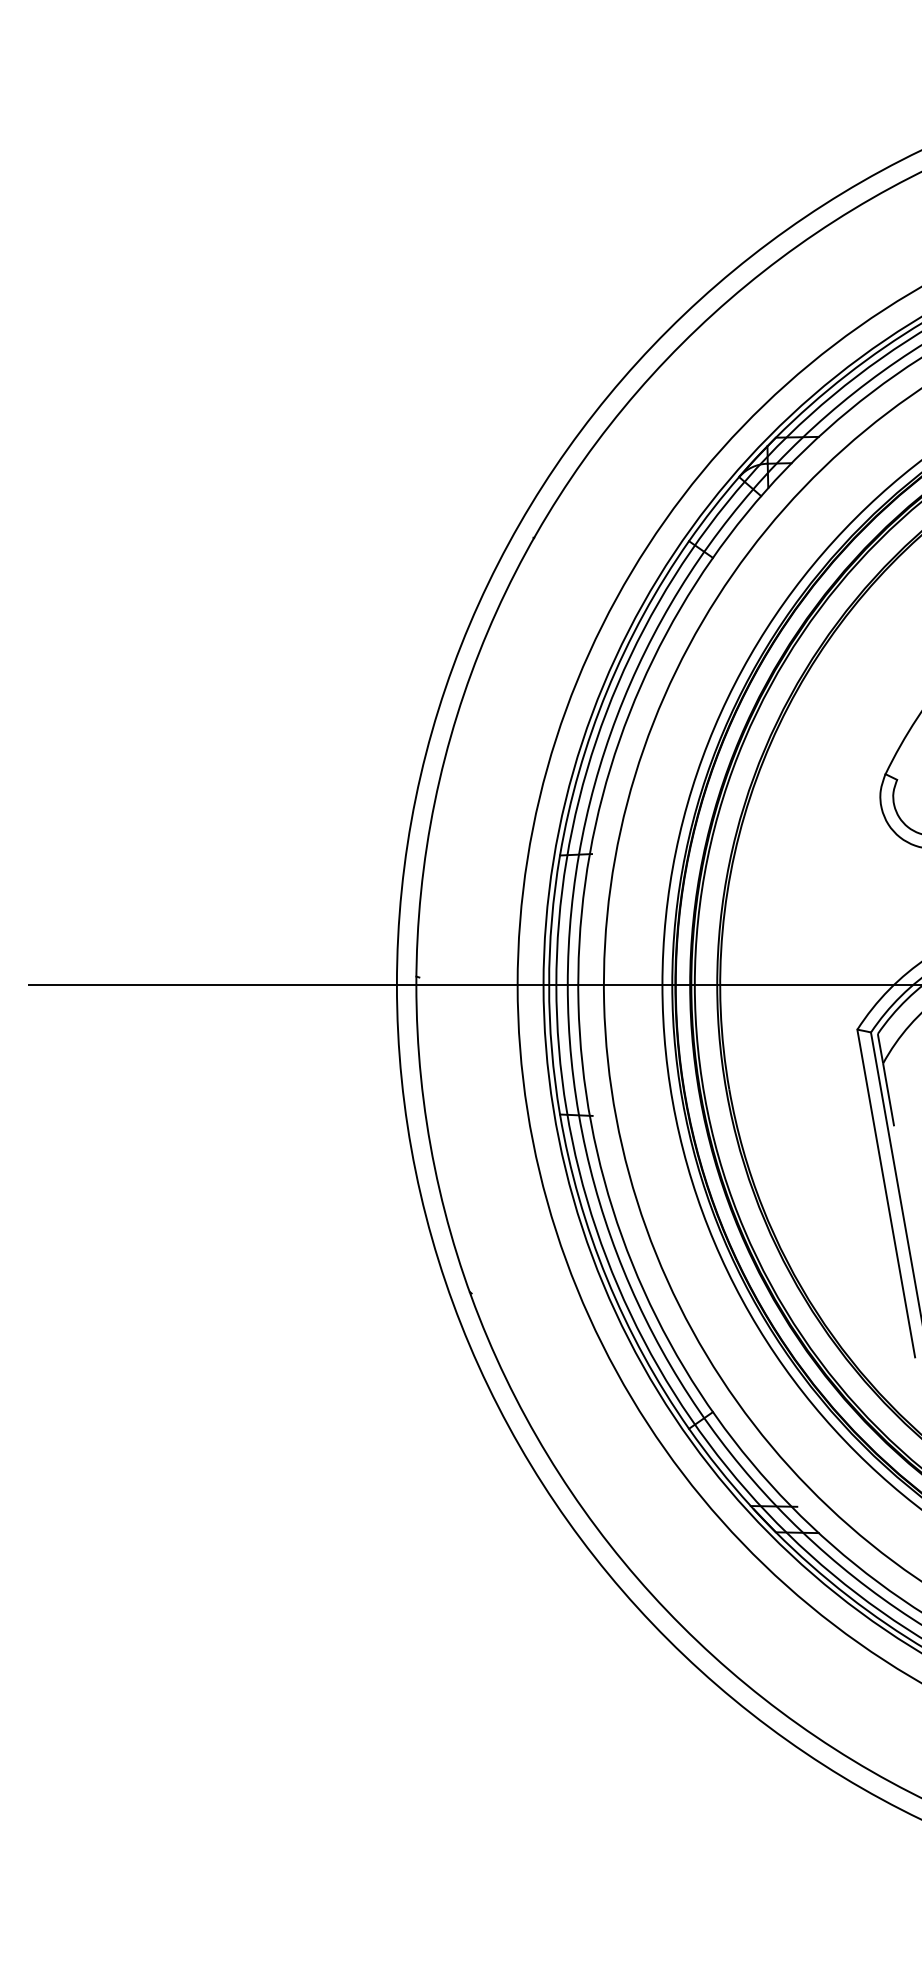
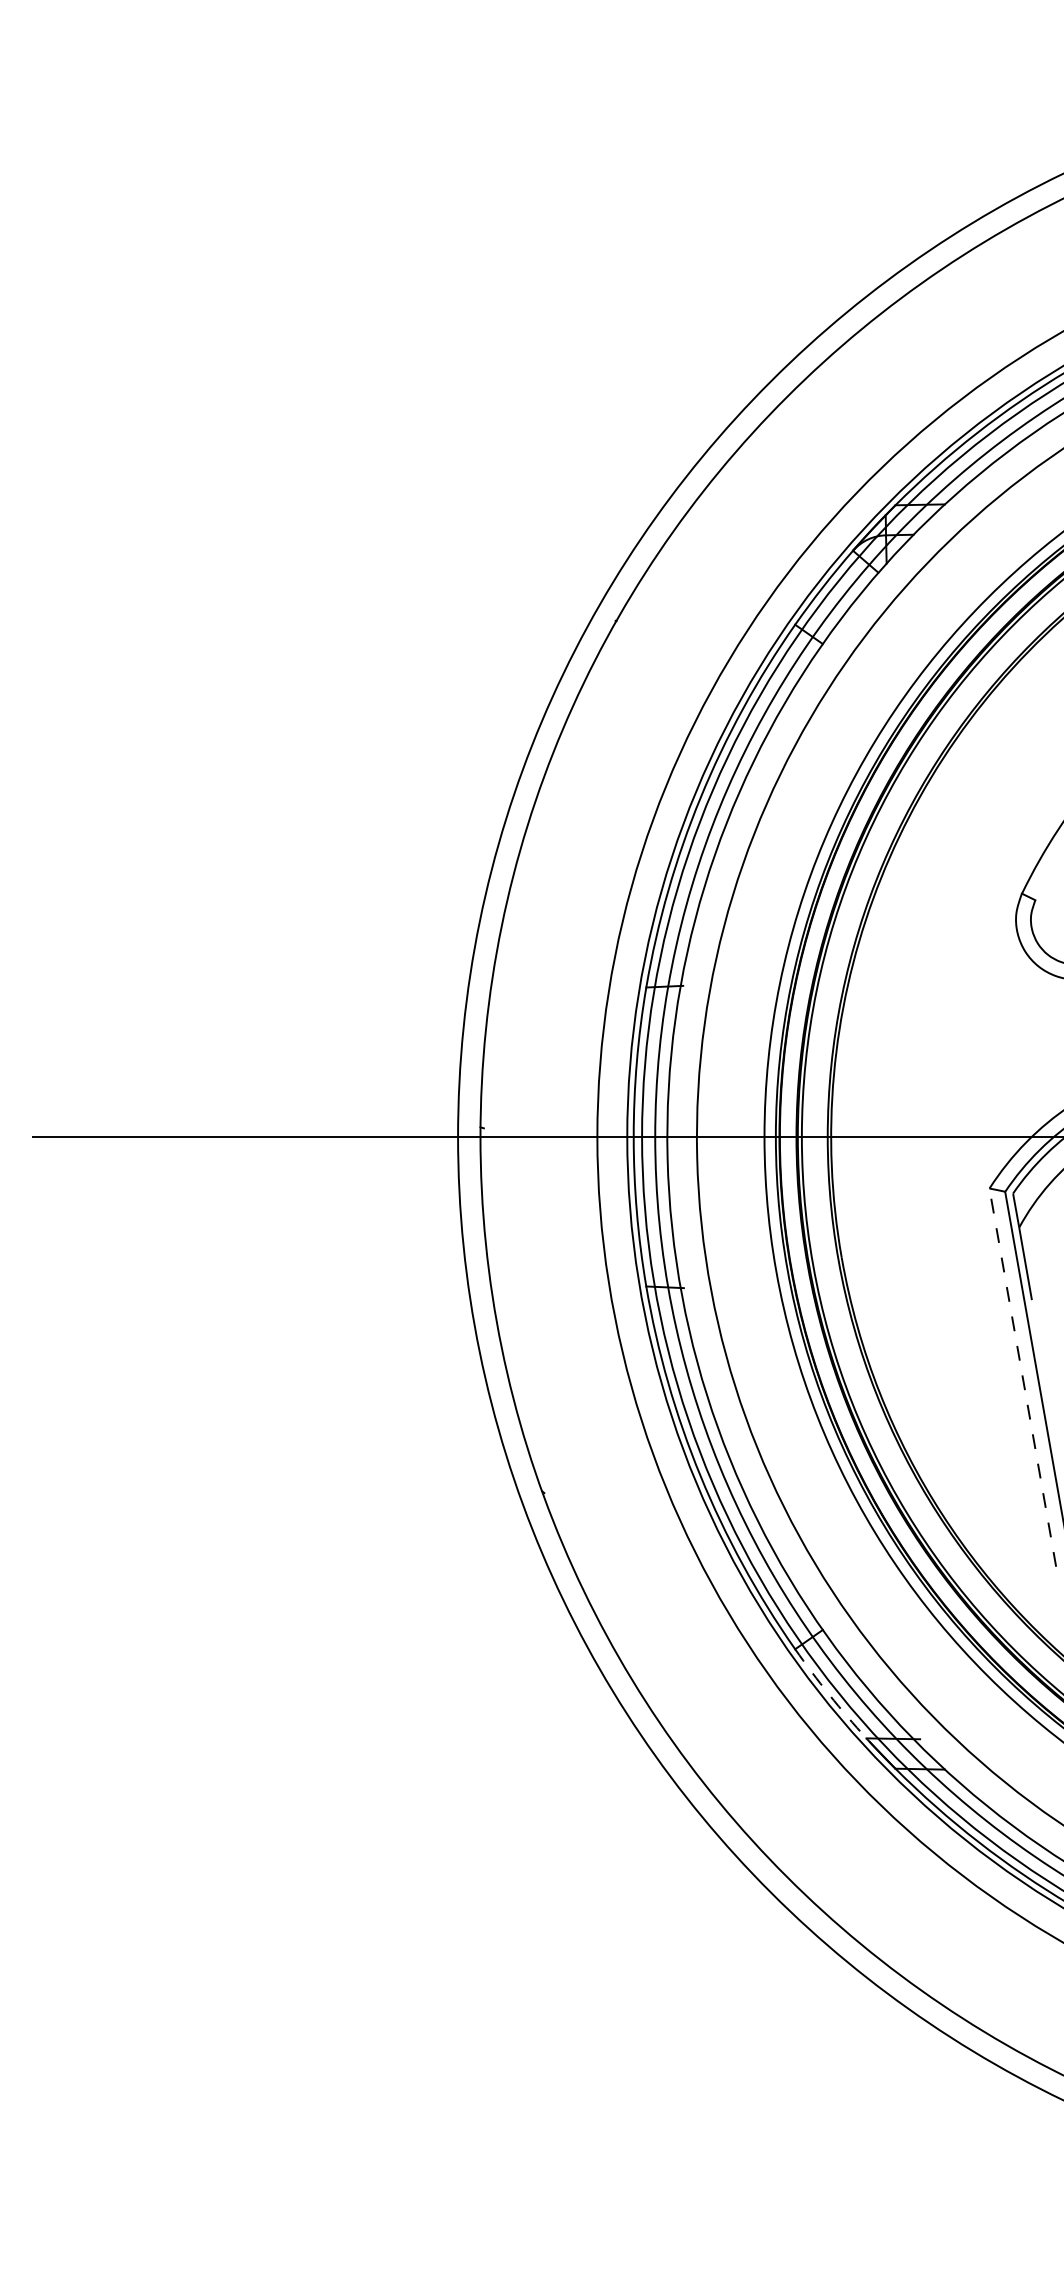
line: (885, 1193) -> (1022, 1377), solid -> dashed
arc: (718, 1468) -> (829, 1694), solid -> dashed

